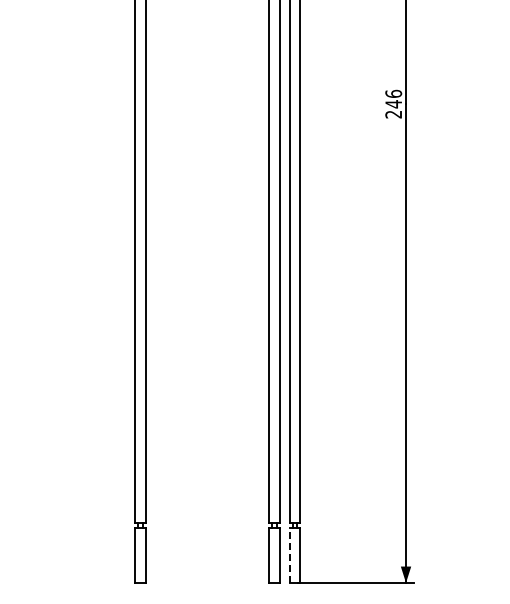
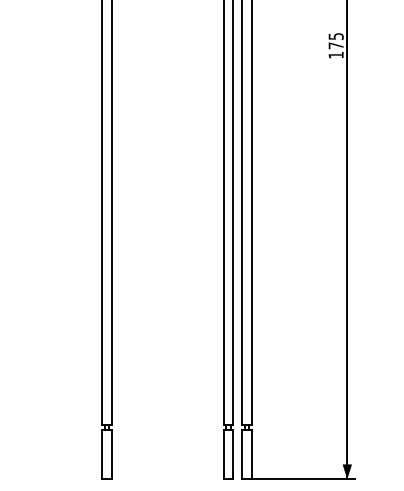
text: (393, 103) -> (335, 45), 246 -> 175
line: (289, 555) -> (241, 454), dashed -> solid

